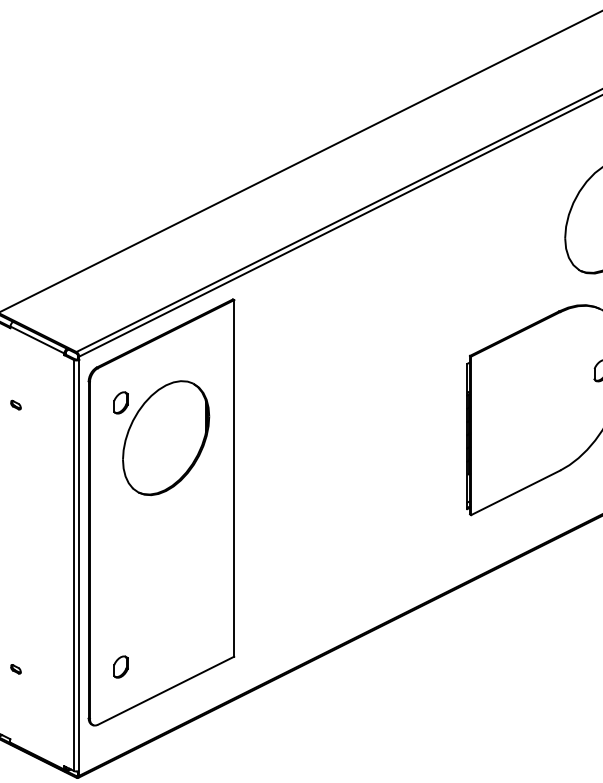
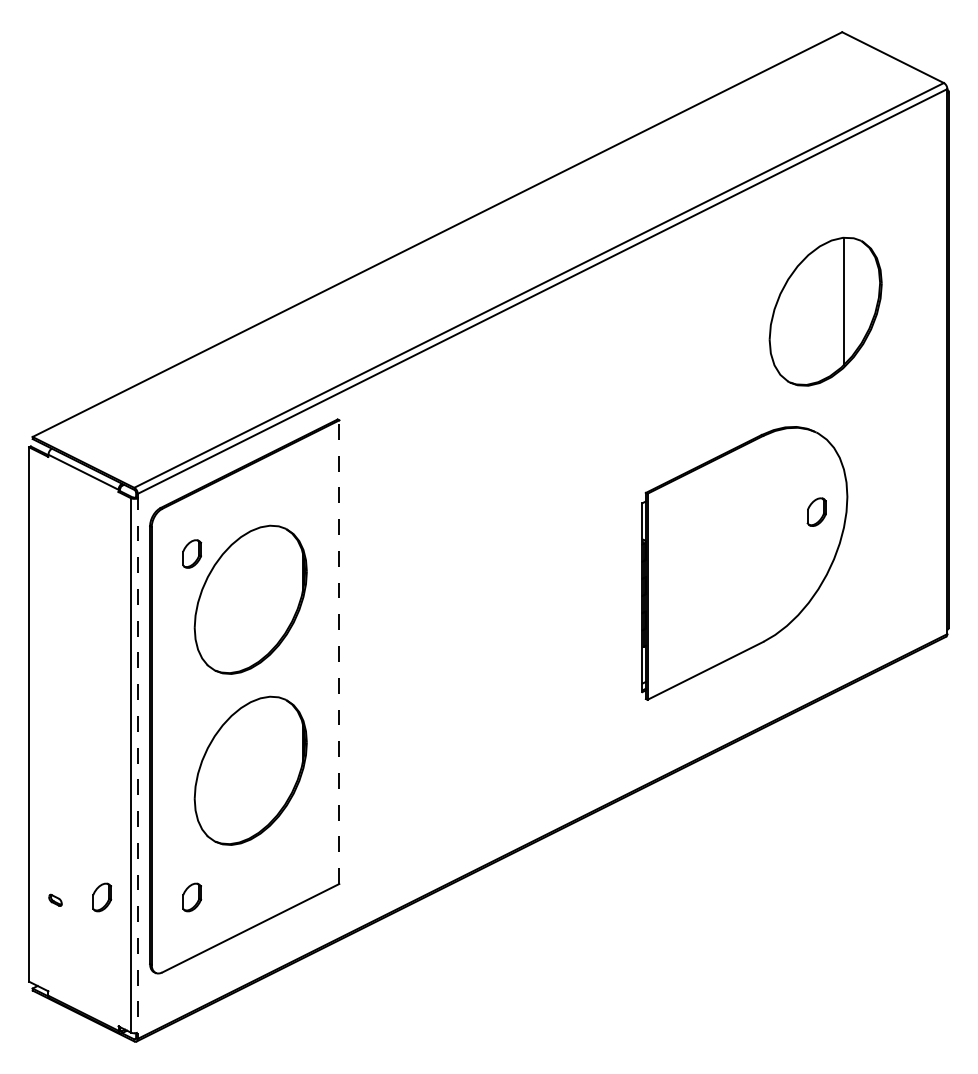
part: (15, 404) -> (55, 556), removed
line: (234, 478) -> (339, 652), solid -> dashed
line: (78, 566) -> (137, 766), solid -> dashed
part: (165, 569) -> (250, 770), added
part: (52, 667) -> (102, 897), added

